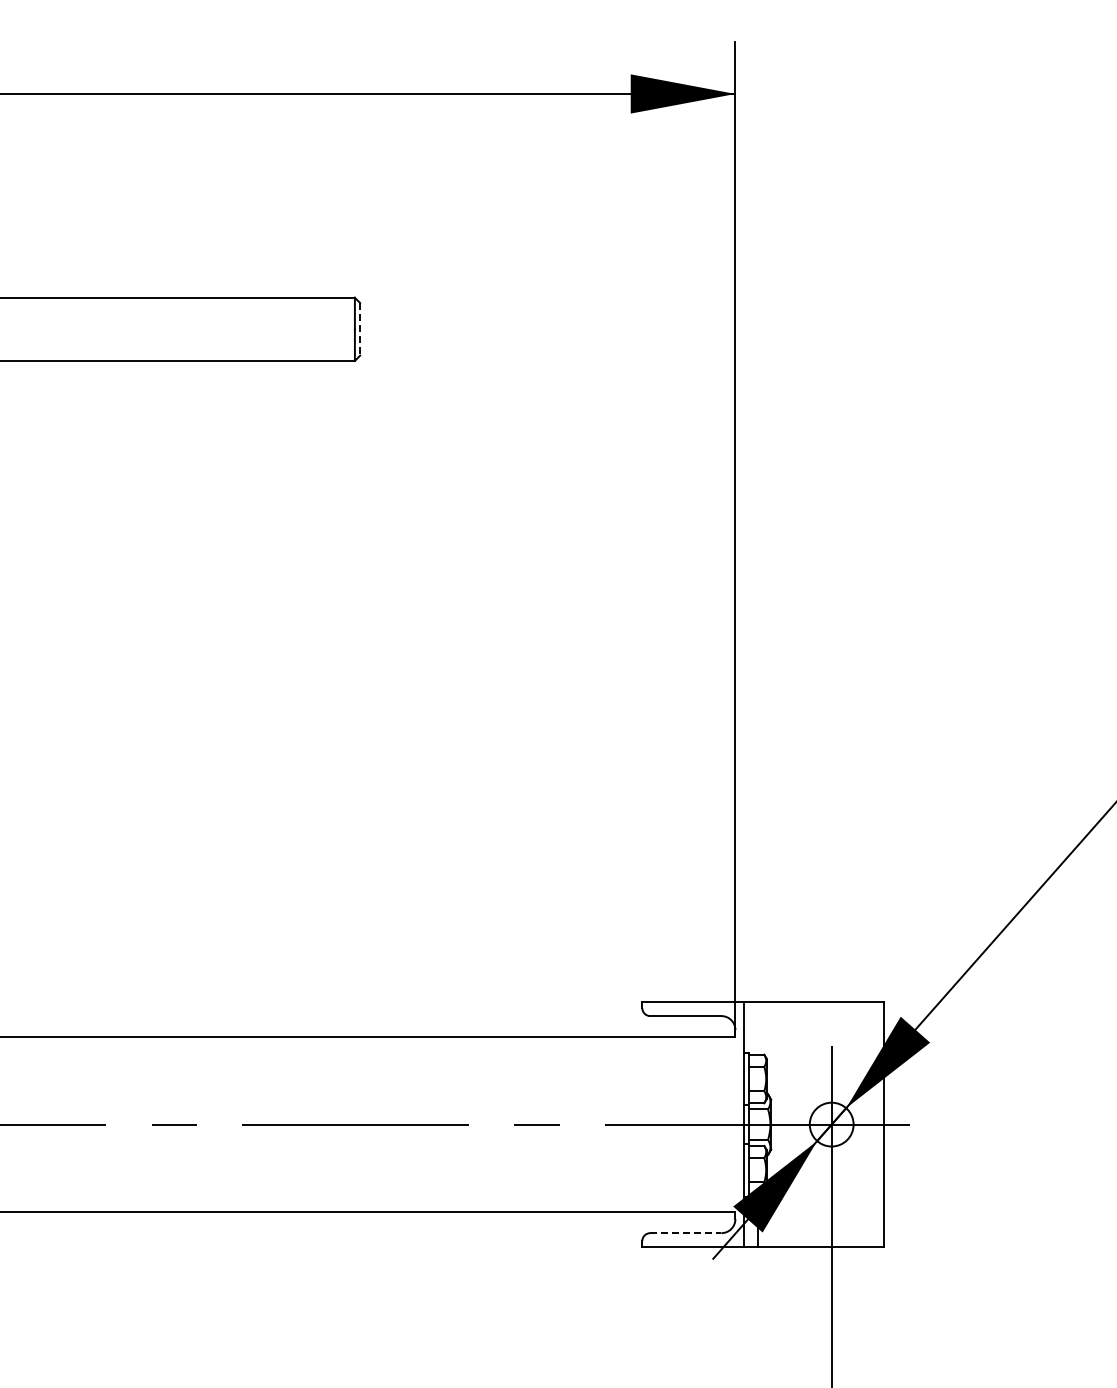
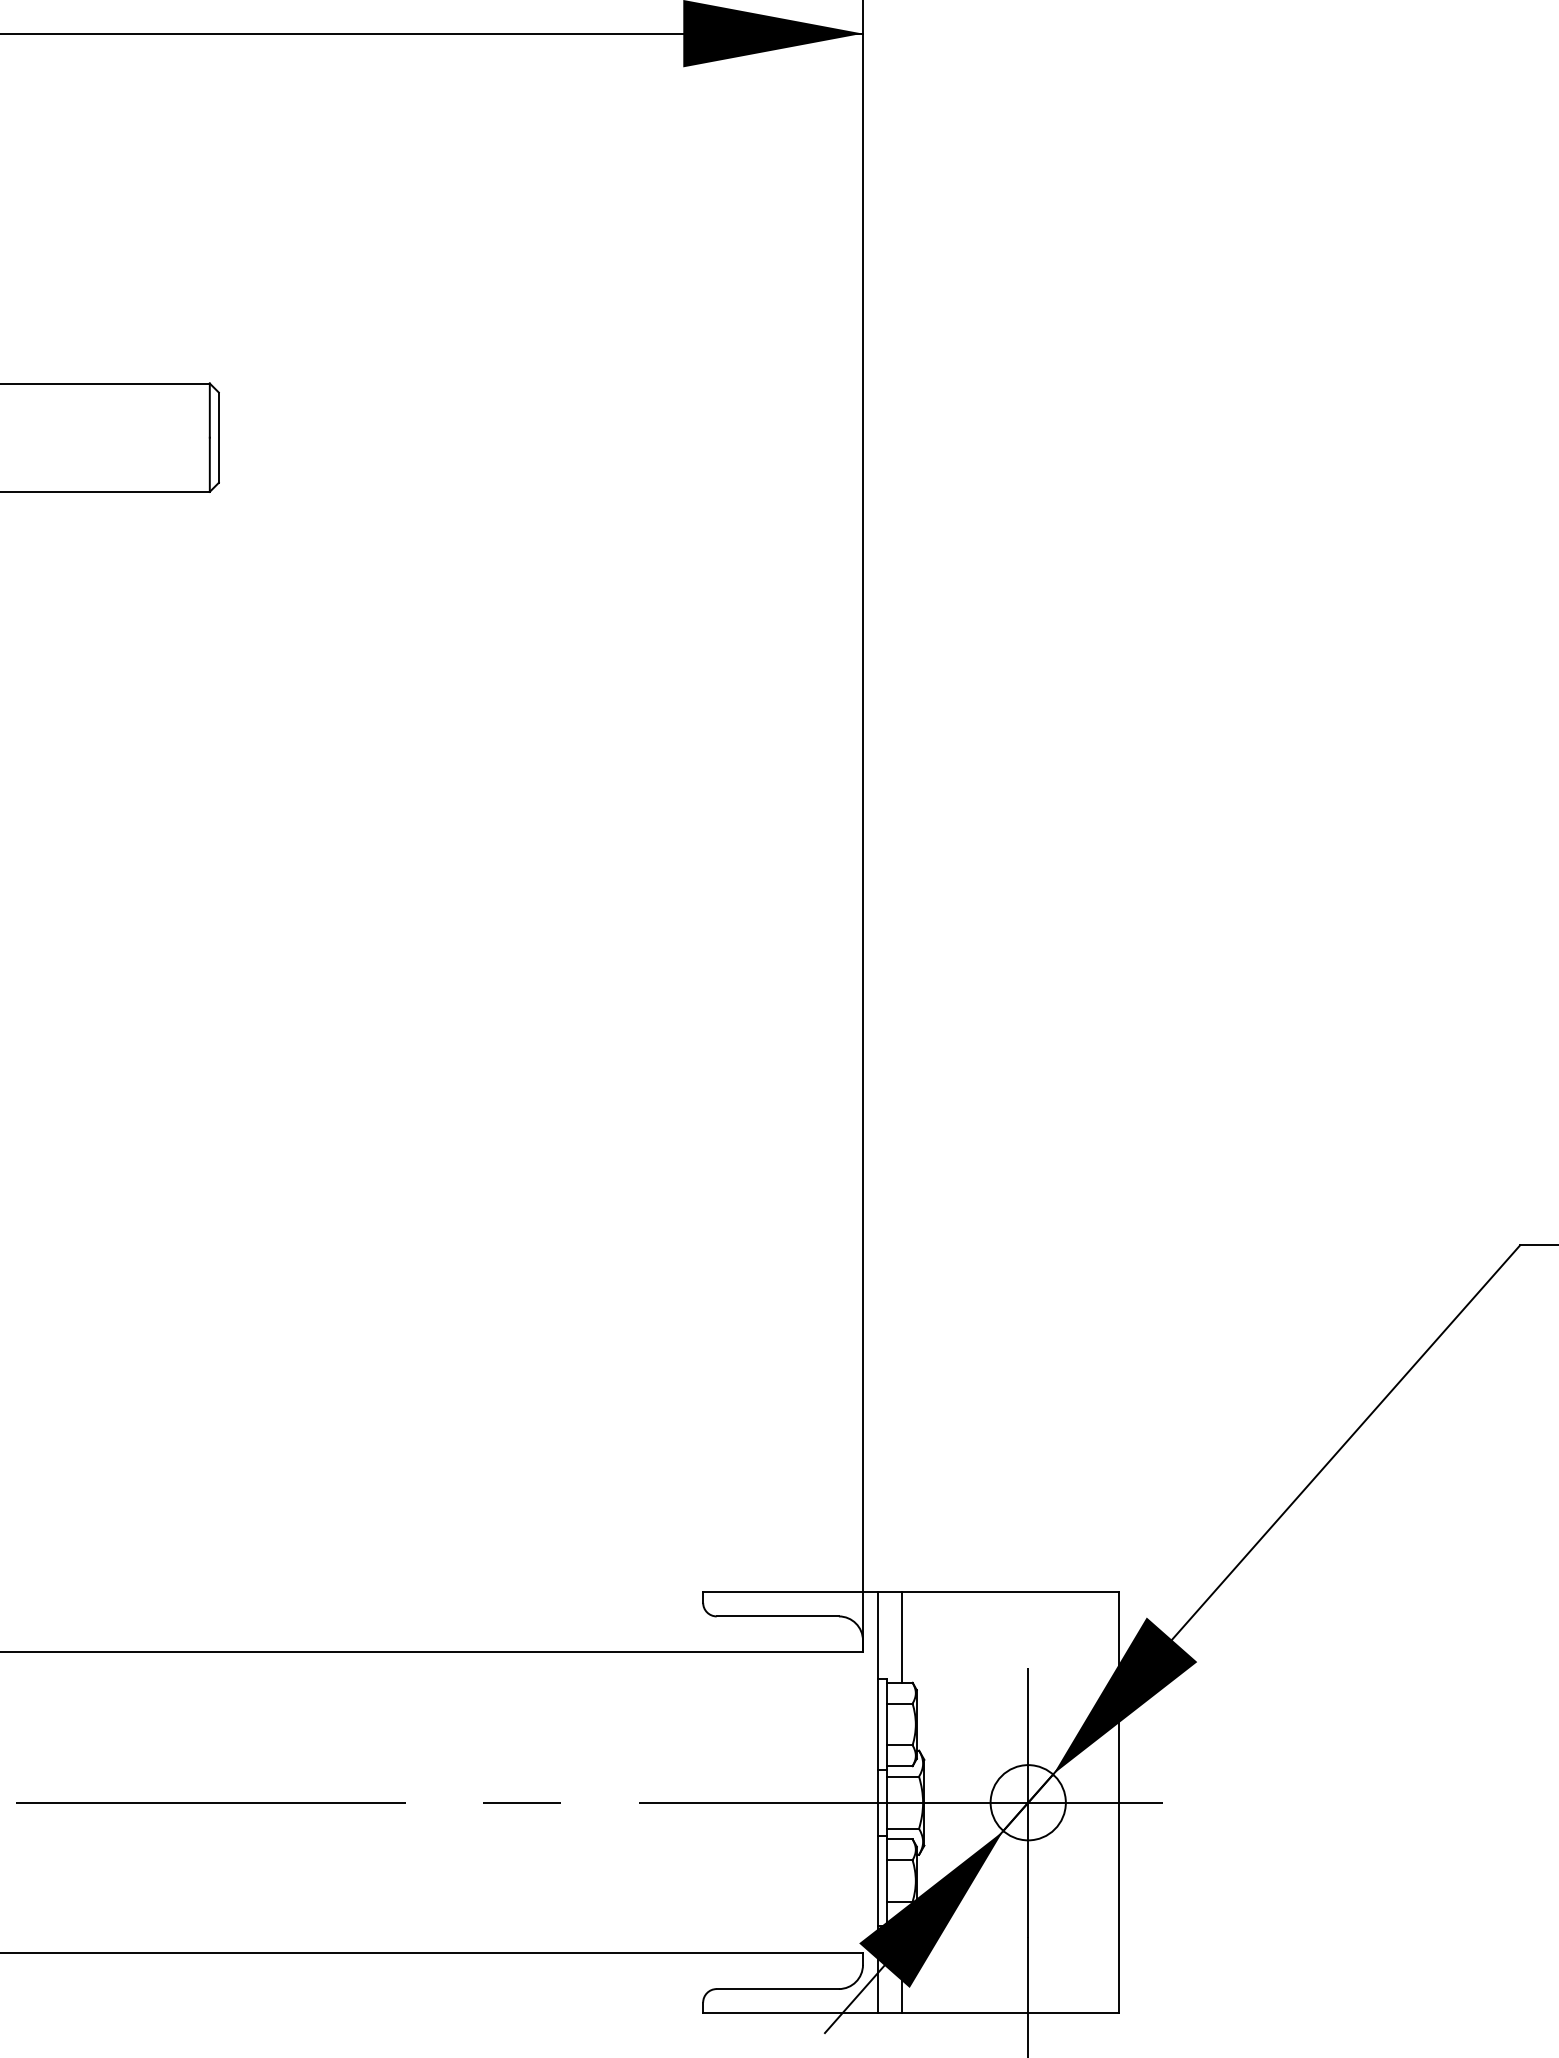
line: (360, 329) -> (219, 437), dashed -> solid
line: (758, 1027) -> (902, 1636), added
line: (685, 1233) -> (777, 1989), dashed -> solid

